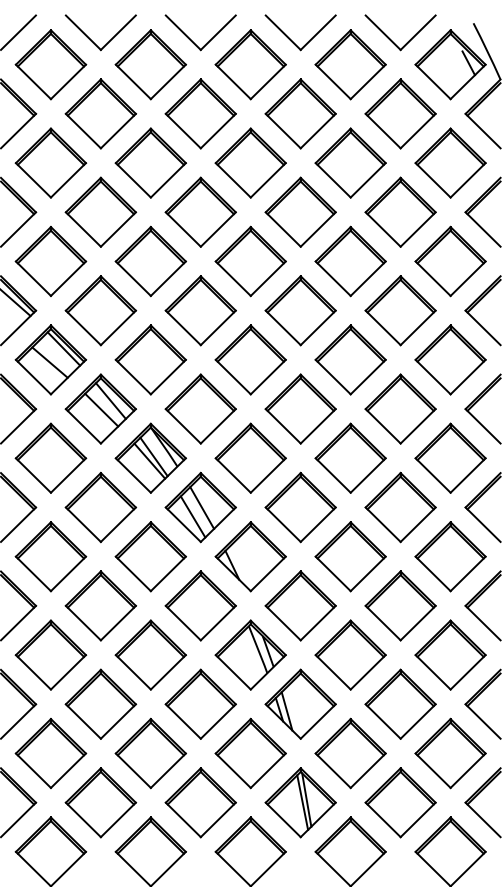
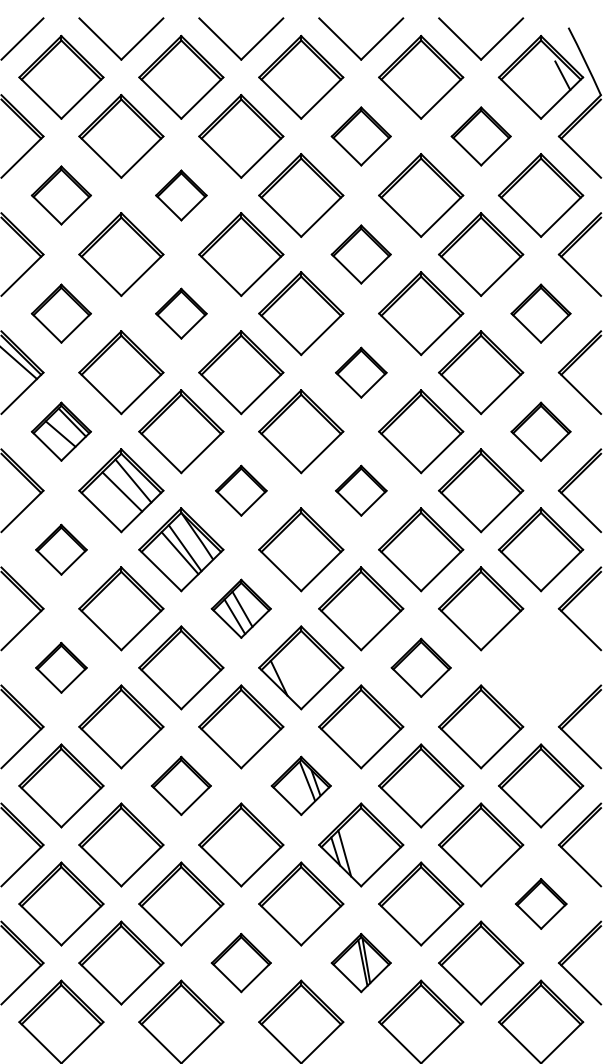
part: (300, 113) -> (361, 136), size x0.7
part: (400, 113) -> (481, 136), size x0.7
part: (51, 163) -> (61, 195), size x0.7
part: (151, 163) -> (181, 195), size x0.6
part: (300, 212) -> (361, 254), size x0.7
part: (51, 261) -> (61, 313), size x0.7
part: (151, 261) -> (181, 313), size x0.6
part: (450, 261) -> (540, 313), size x0.7
part: (300, 310) -> (361, 372), size x0.6
part: (51, 359) -> (61, 431), size x0.7
part: (450, 359) -> (540, 431), size x0.7
part: (201, 408) -> (241, 490), size x0.6
part: (300, 408) -> (361, 490), size x0.6
part: (51, 458) -> (61, 549), size x0.6
part: (201, 507) -> (241, 608), size x0.7
part: (51, 556) -> (61, 667), size x0.6
part: (350, 556) -> (421, 667), size x0.7
part: (450, 556) -> (541, 667), removed
part: (151, 654) -> (181, 785), size x0.7
part: (251, 654) -> (301, 785), size x0.7
part: (450, 753) -> (541, 903), size x0.6
part: (201, 802) -> (241, 962), size x0.7
part: (300, 802) -> (361, 962), size x0.7

